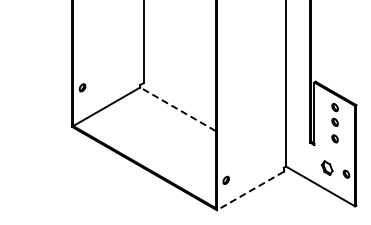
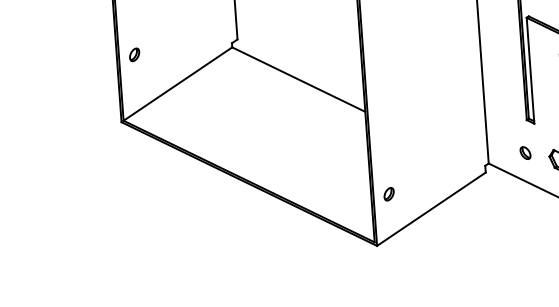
line: (177, 109) -> (298, 80), dashed -> solid
part: (307, 161) -> (524, 152), added
line: (250, 191) -> (431, 210), dashed -> solid

